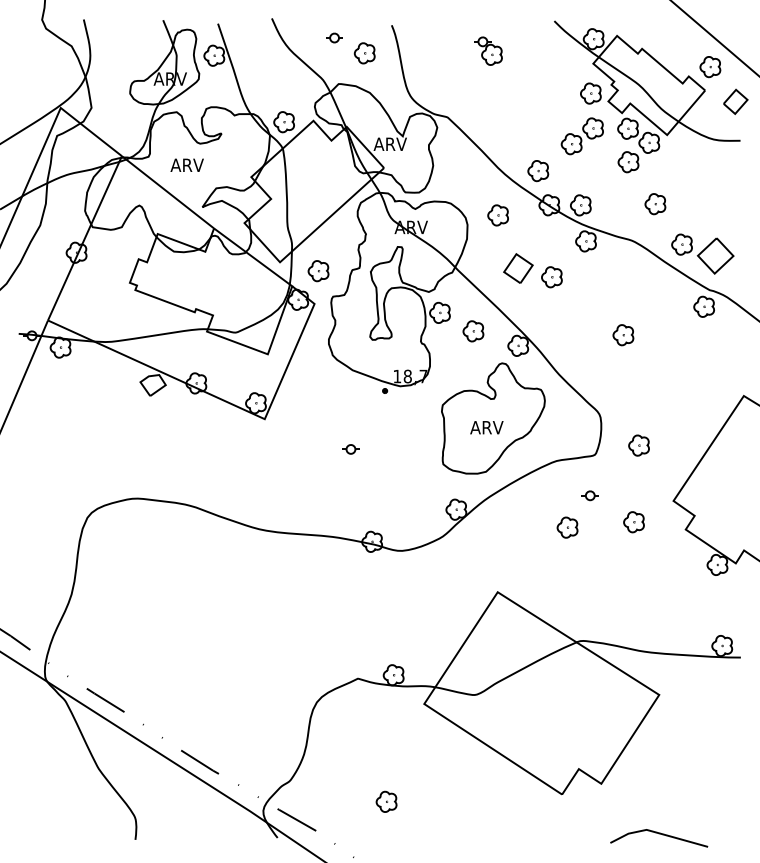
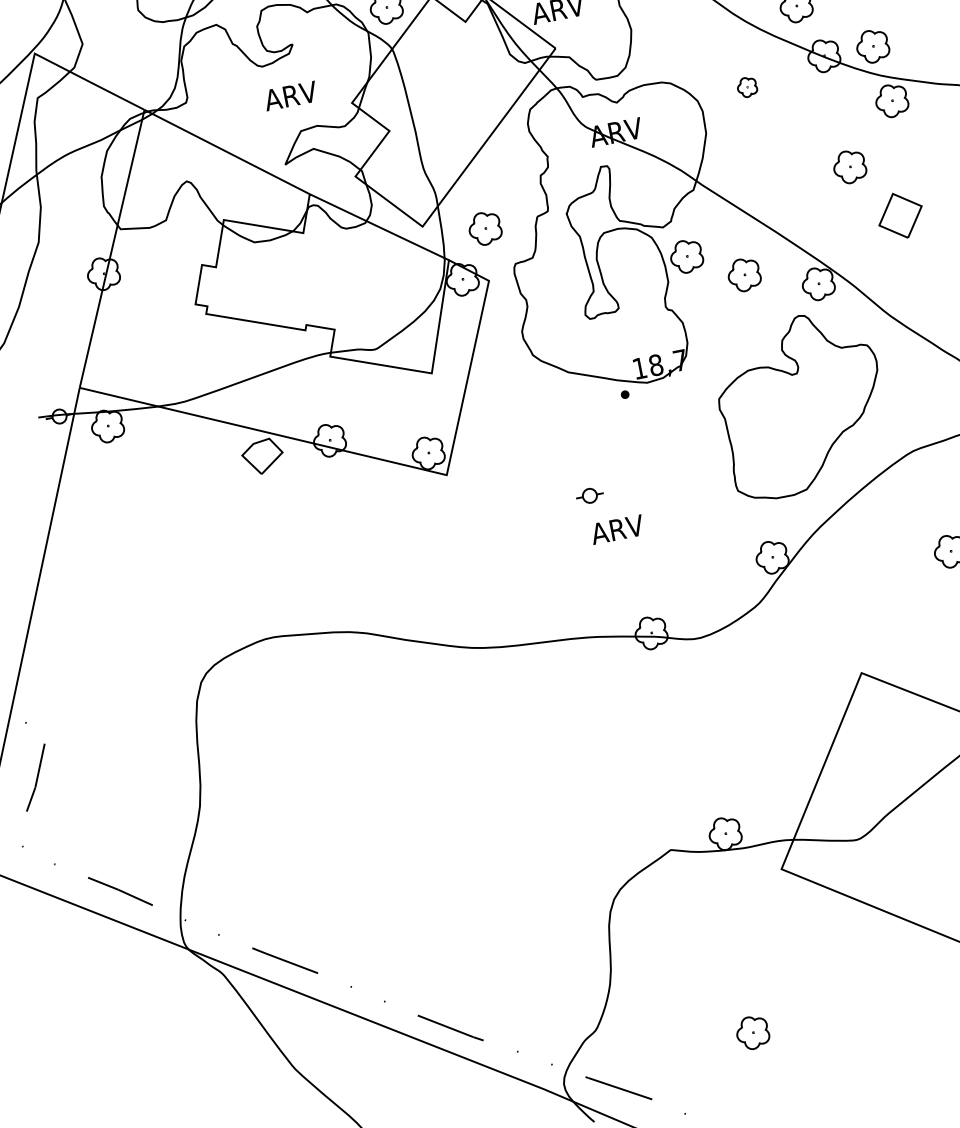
text: (186, 164) -> (289, 94), moved
part: (497, 215) -> (746, 87), size x0.6
part: (518, 268) -> (900, 215), moved
text: (486, 427) -> (616, 529), moved

